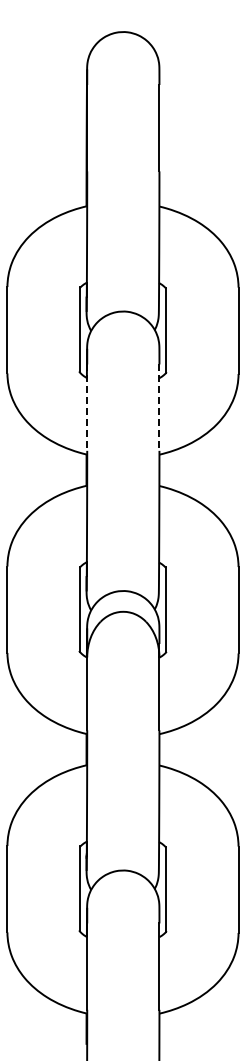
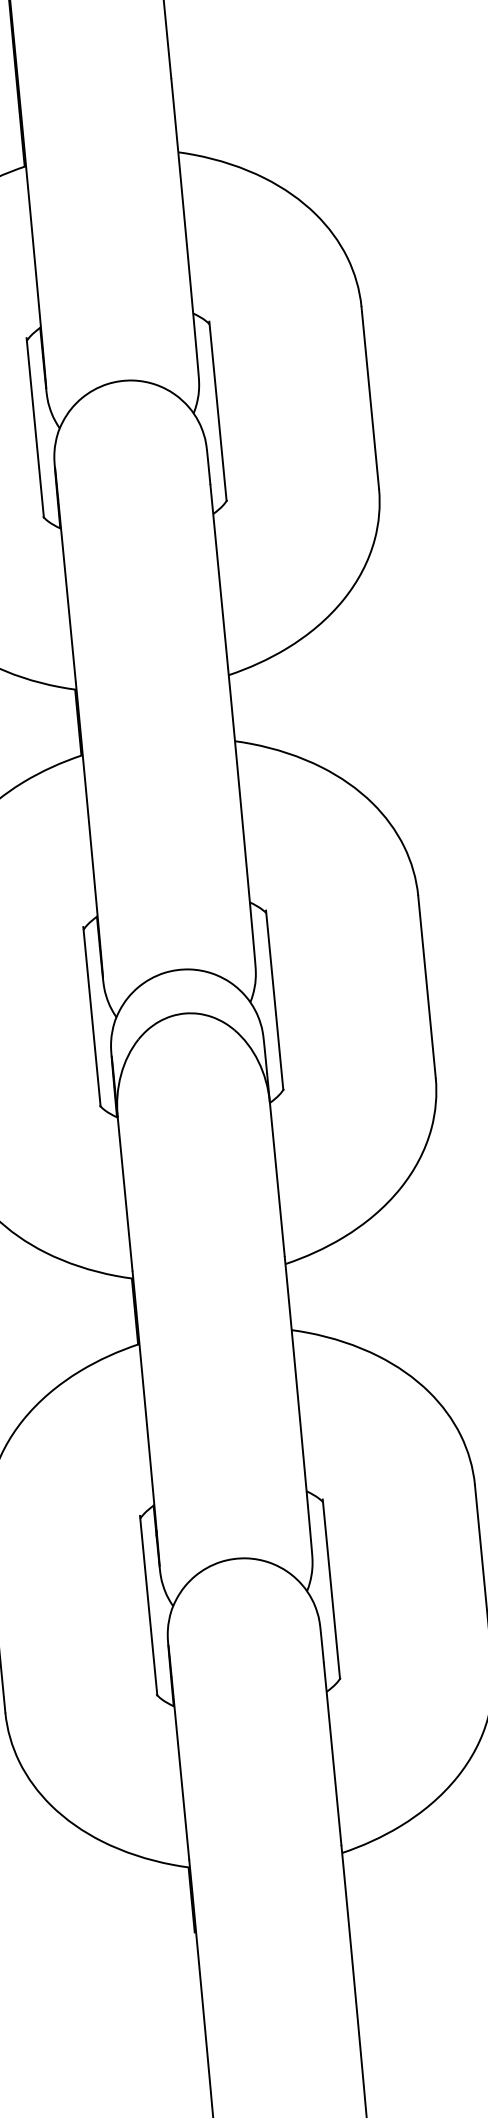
line: (87, 408) -> (67, 592), dashed -> solid
line: (159, 408) -> (219, 577), dashed -> solid

